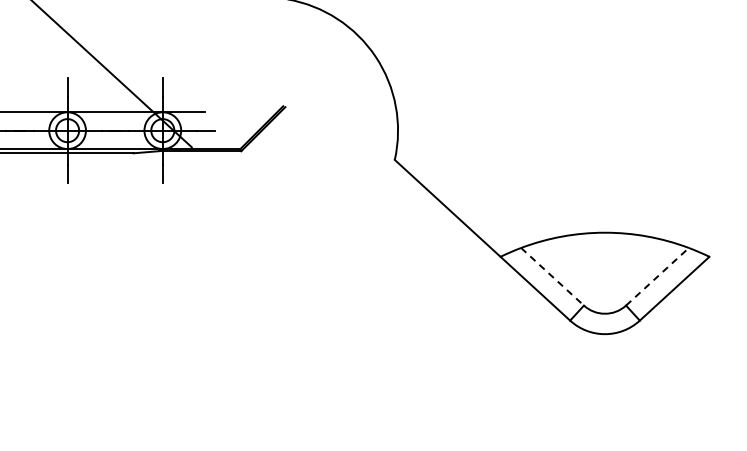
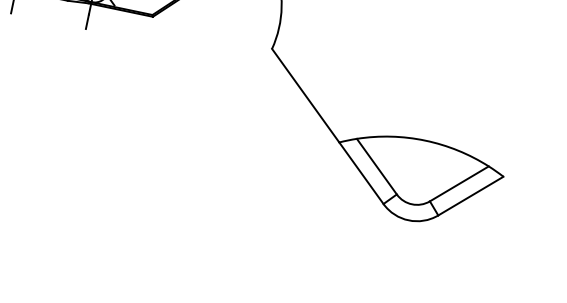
line: (552, 276) -> (376, 166), dashed -> solid
line: (657, 276) -> (459, 183), dashed -> solid

